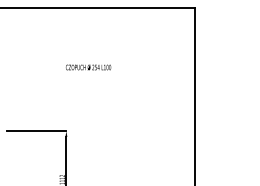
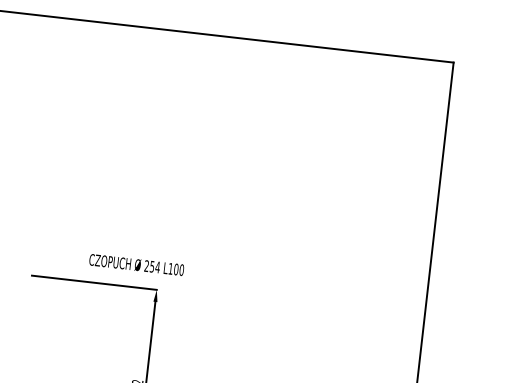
text: (88, 67) -> (136, 264), moved

